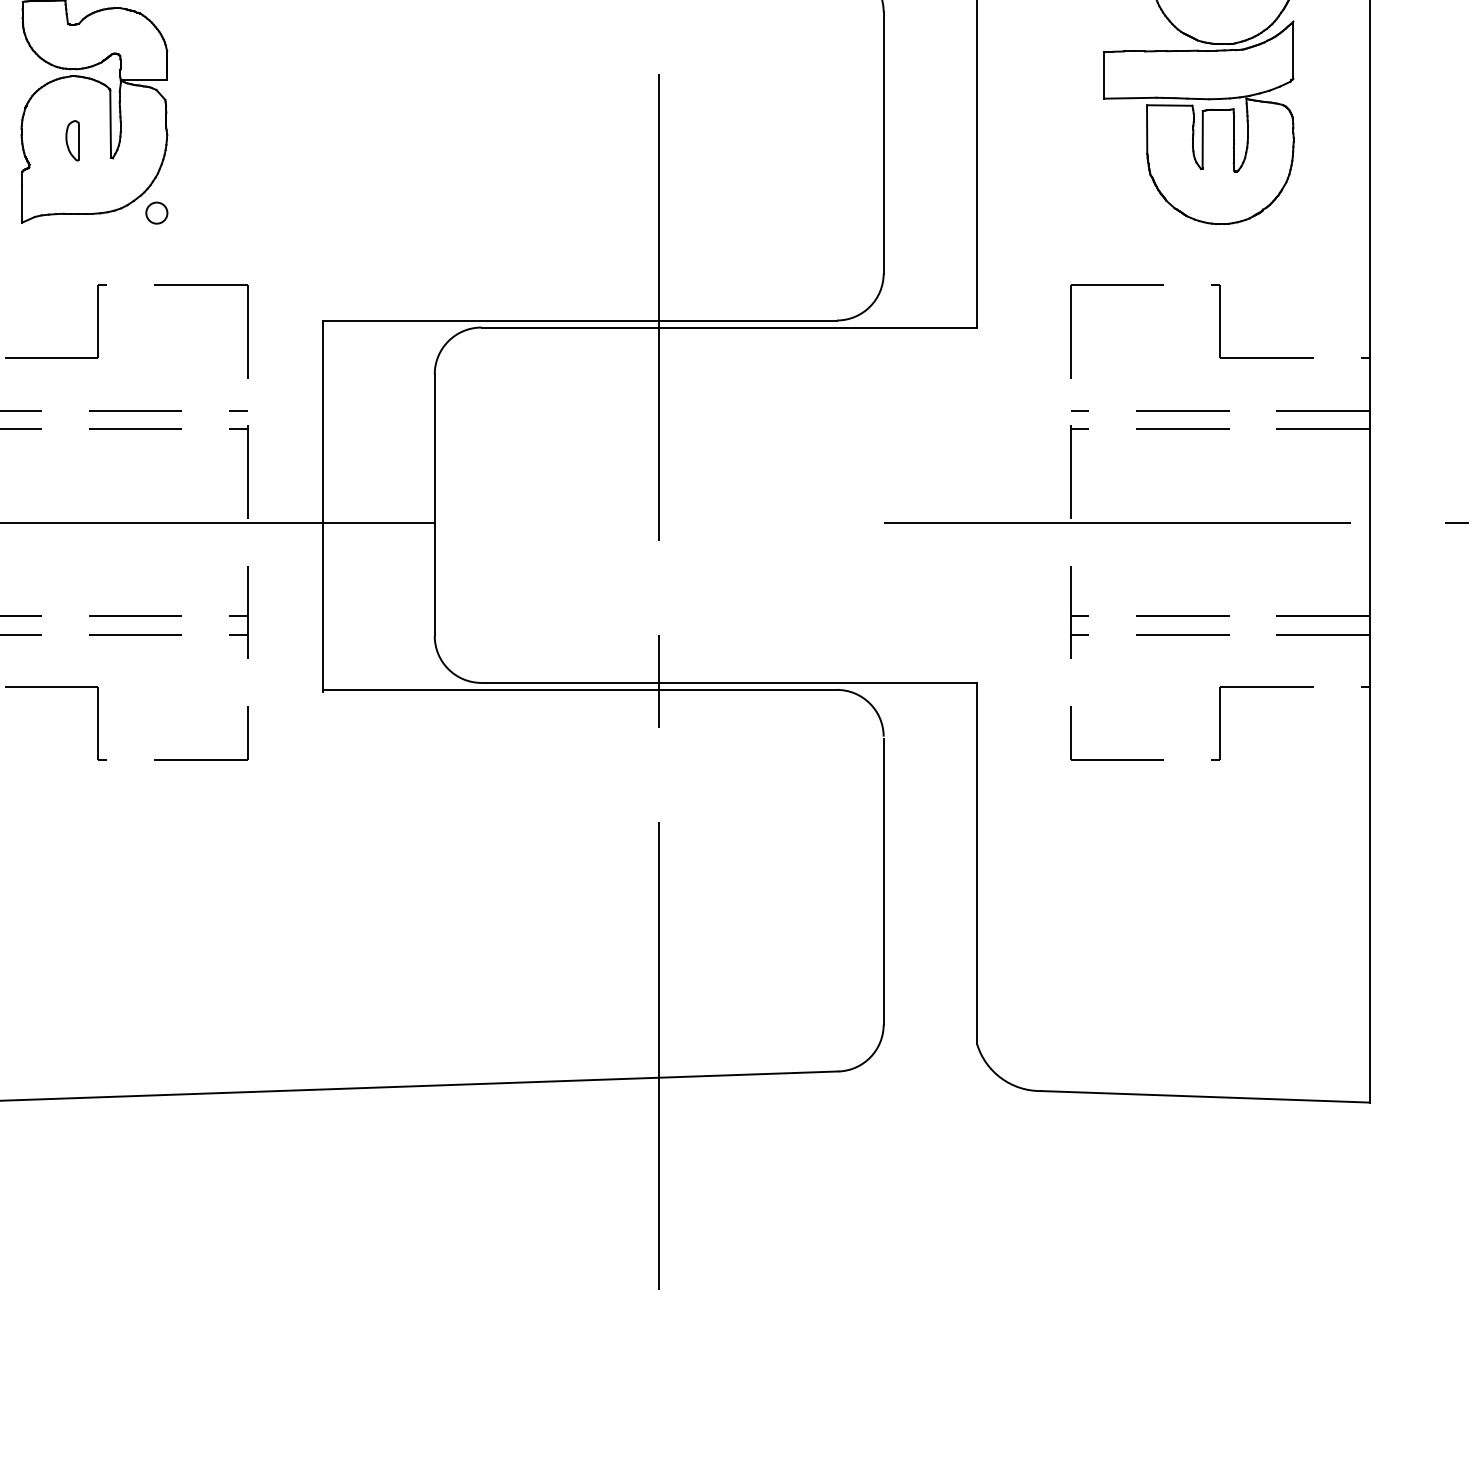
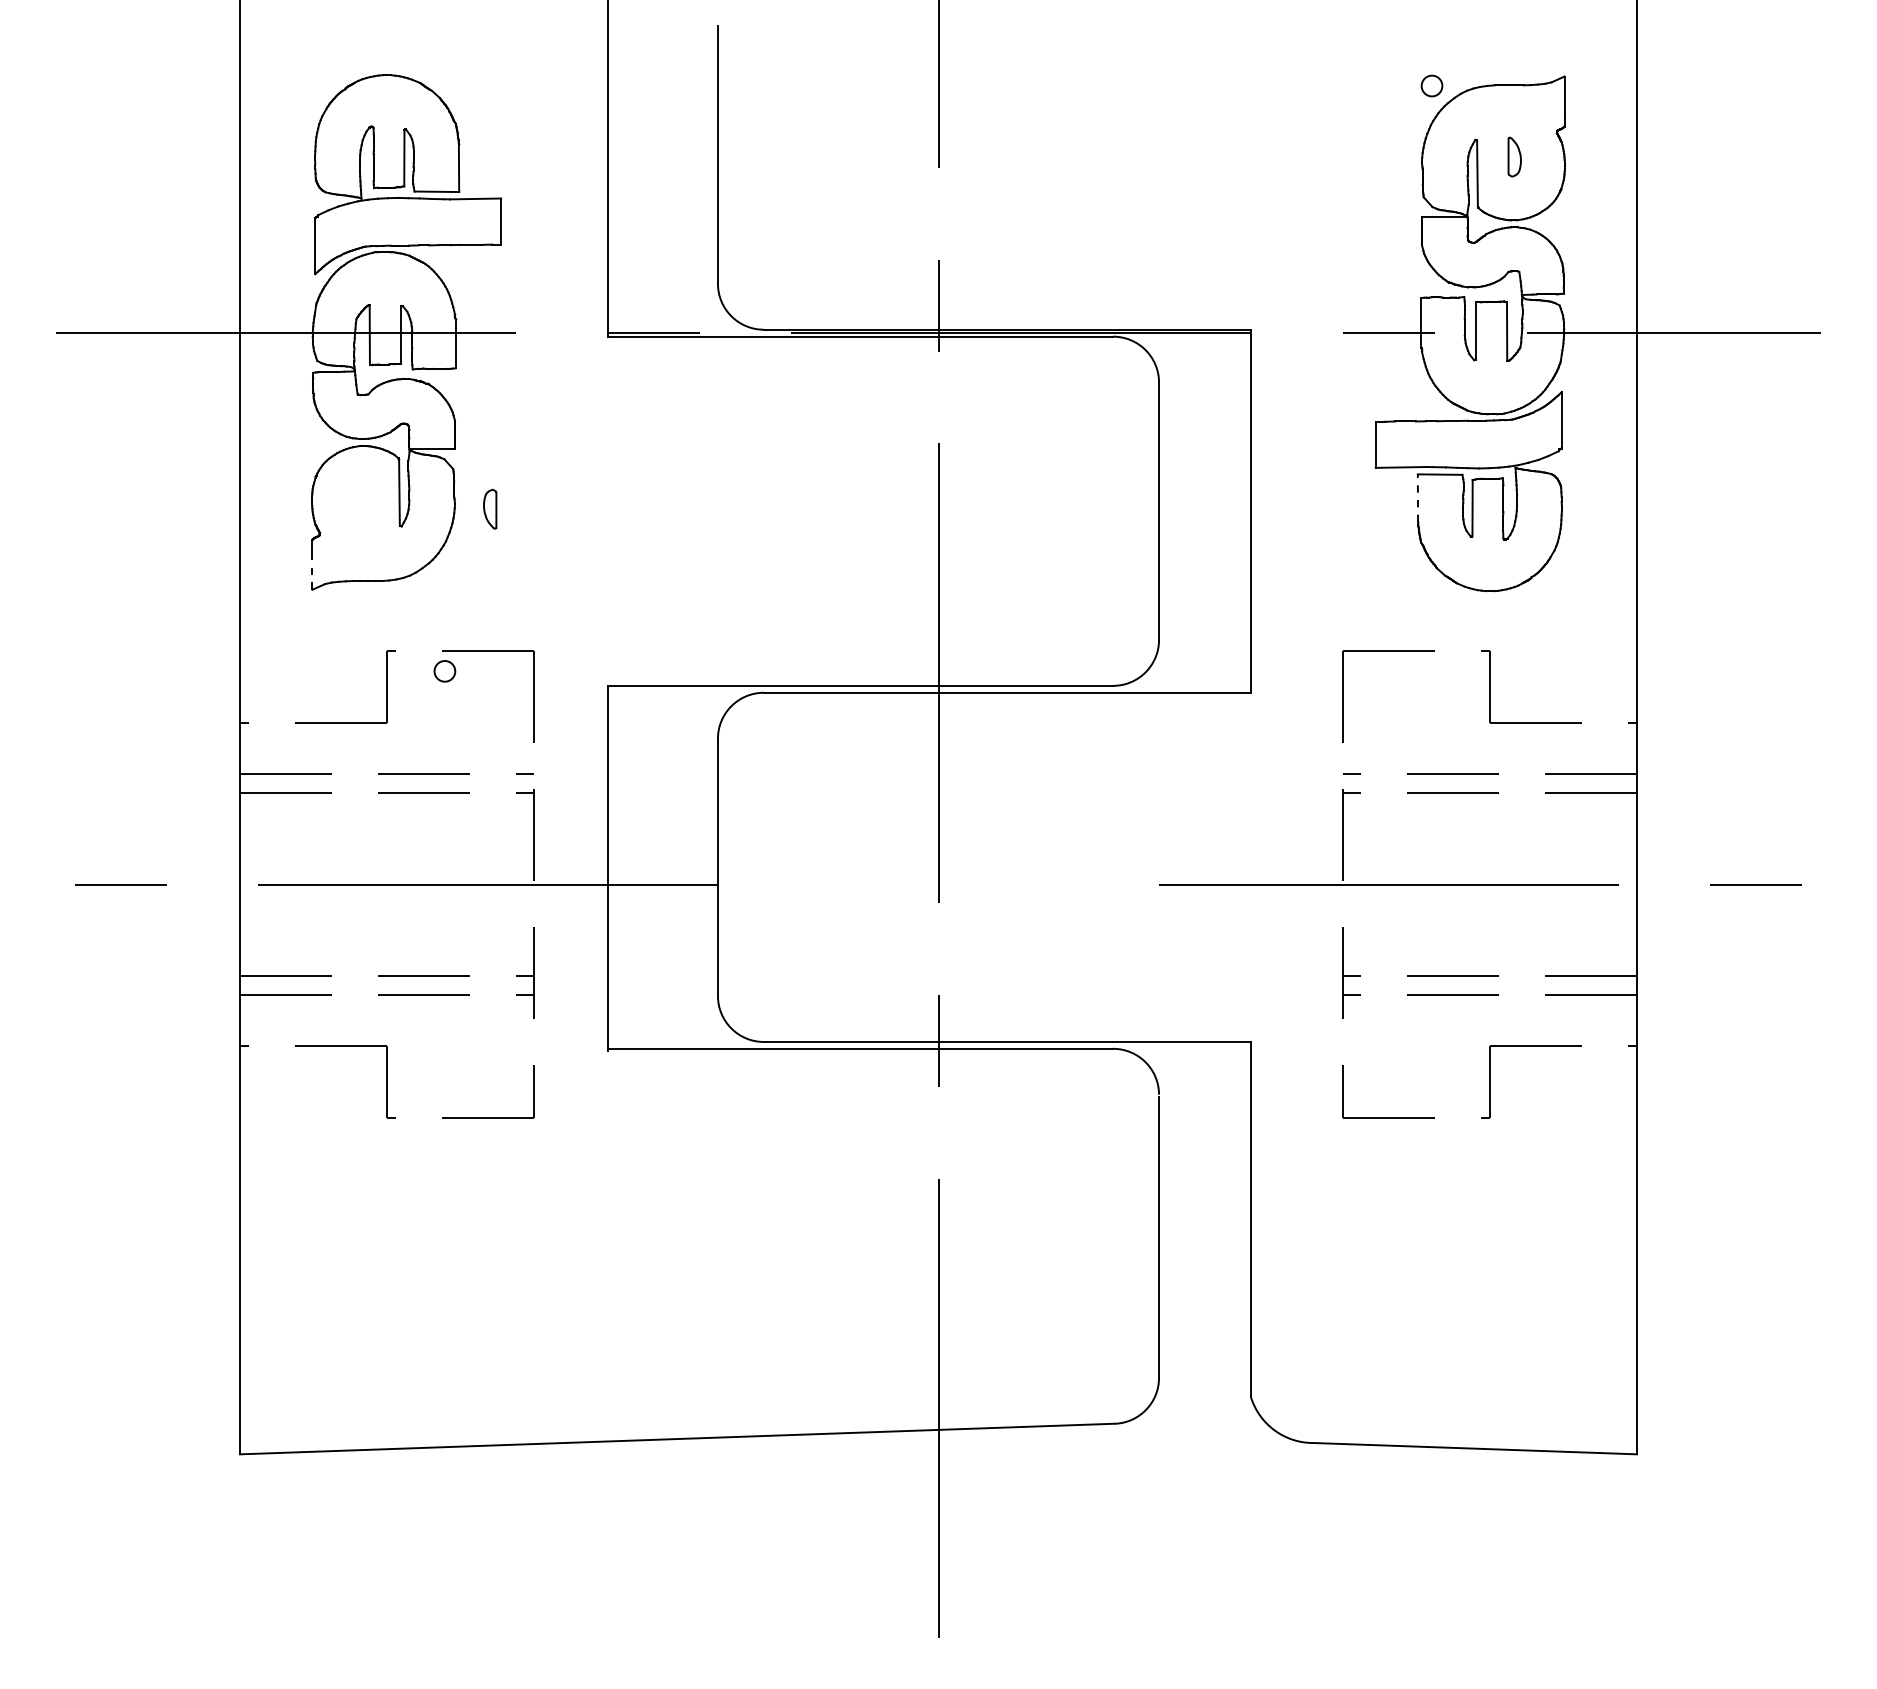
line: (1146, 129) -> (1417, 498), solid -> dashed
part: (73, 141) -> (490, 509), moved
line: (22, 204) -> (312, 571), solid -> dashed
circle: (156, 213) -> (444, 671), moved

